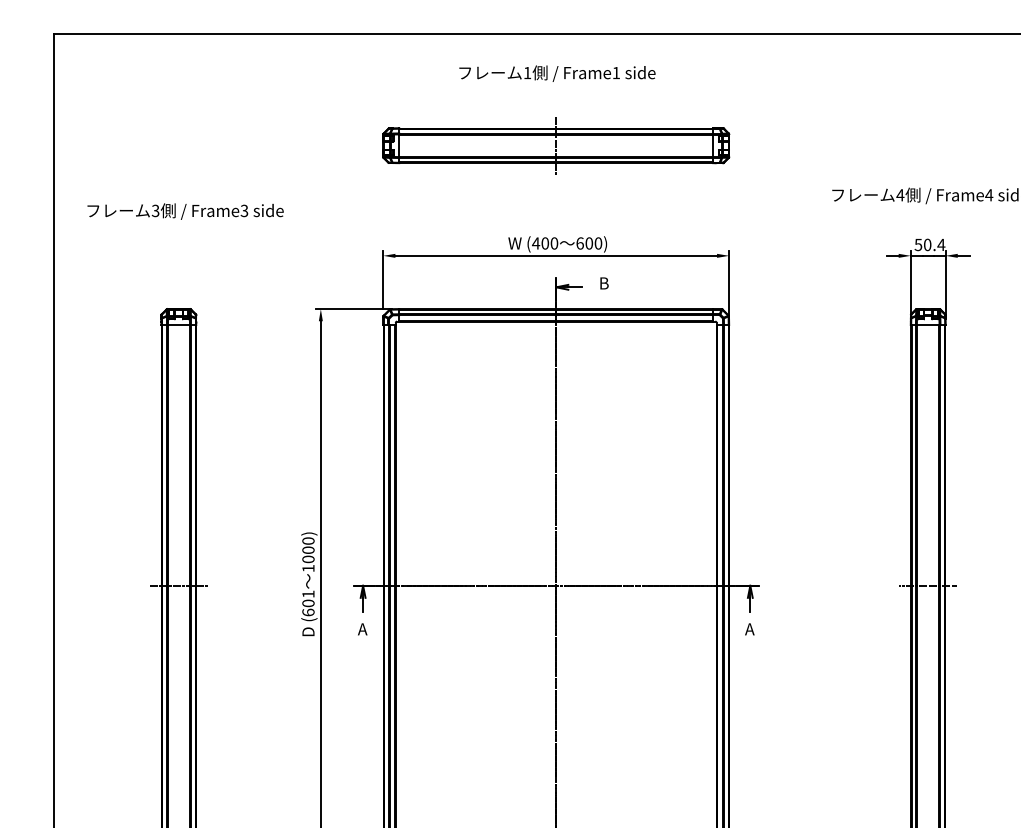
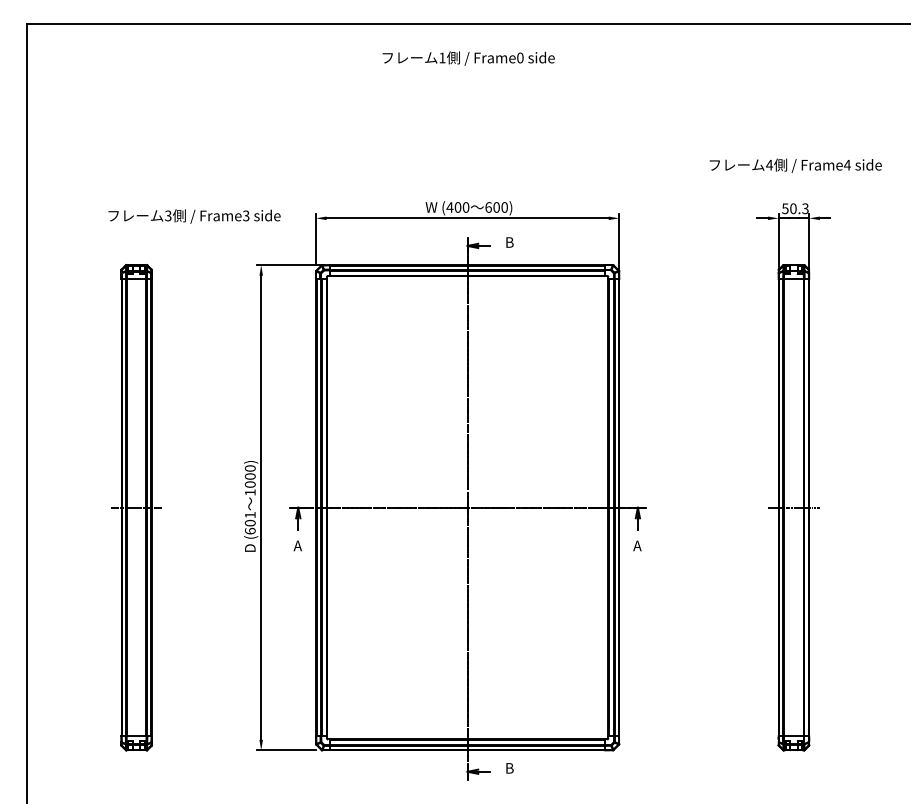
text: (616, 72) -> (520, 57), Frame1 -> Frame0
part: (556, 145) -> (467, 121), removed
text: (185, 211) -> (194, 216), moved
text: (941, 244) -> (805, 208), 50.4 -> 50.3

